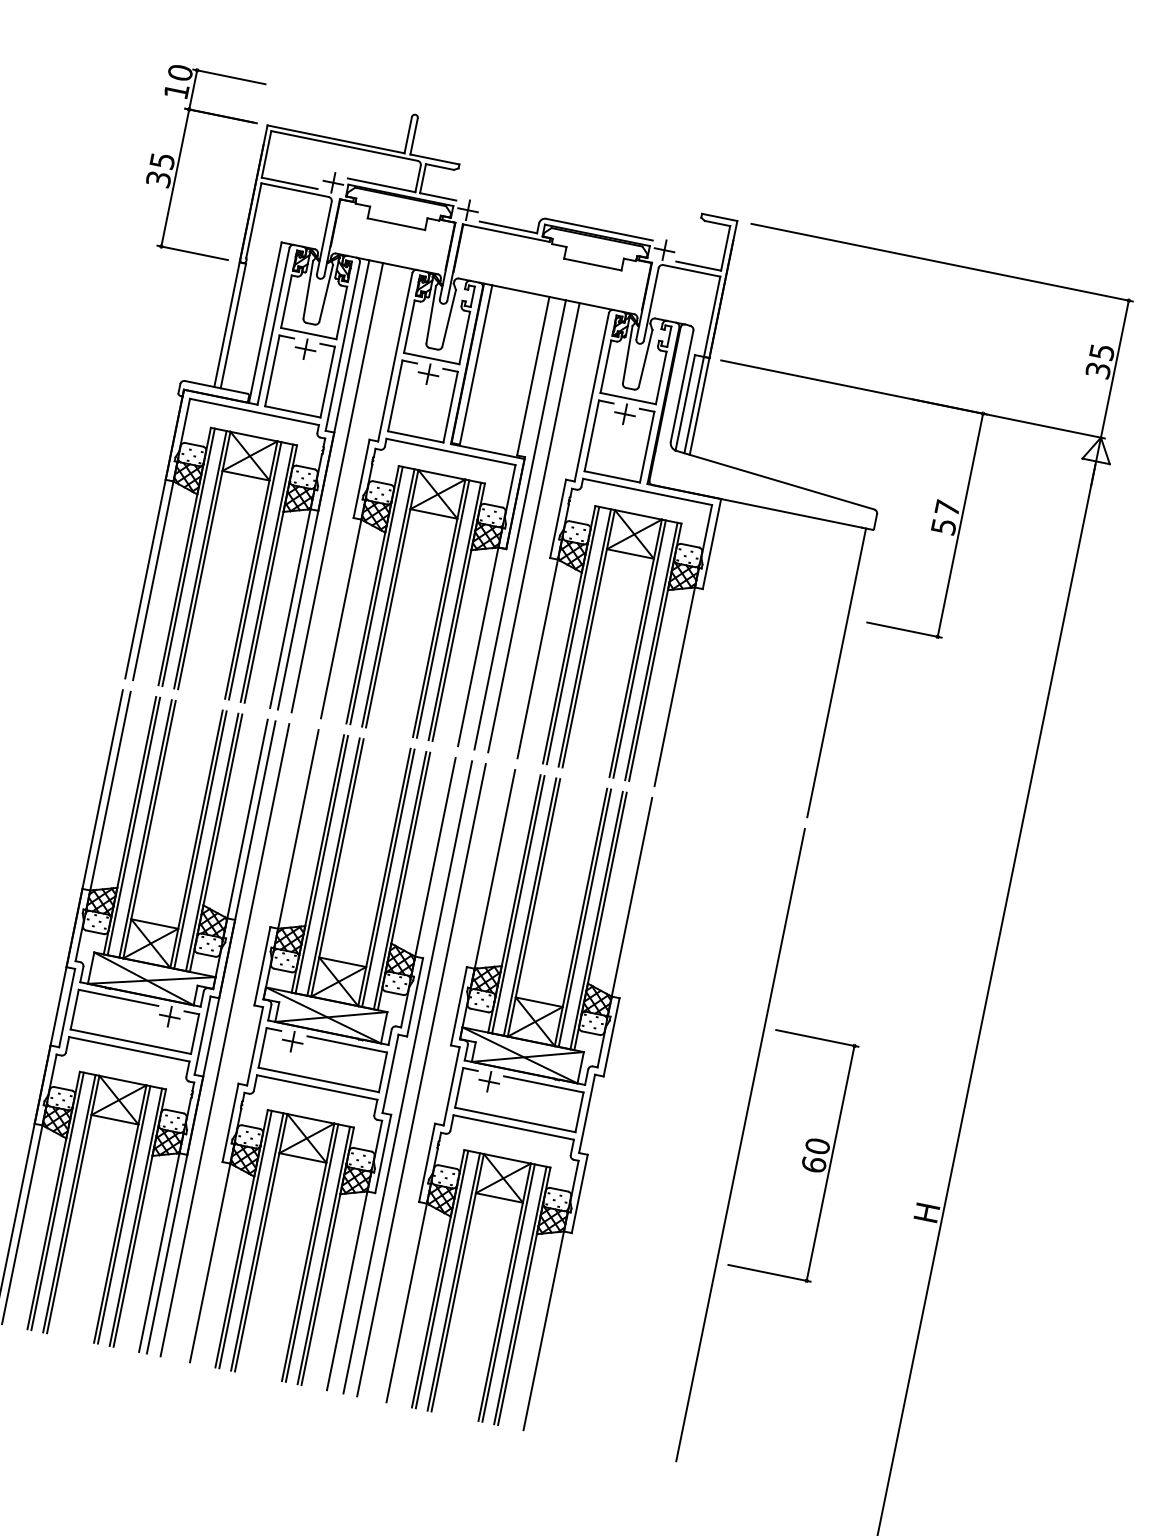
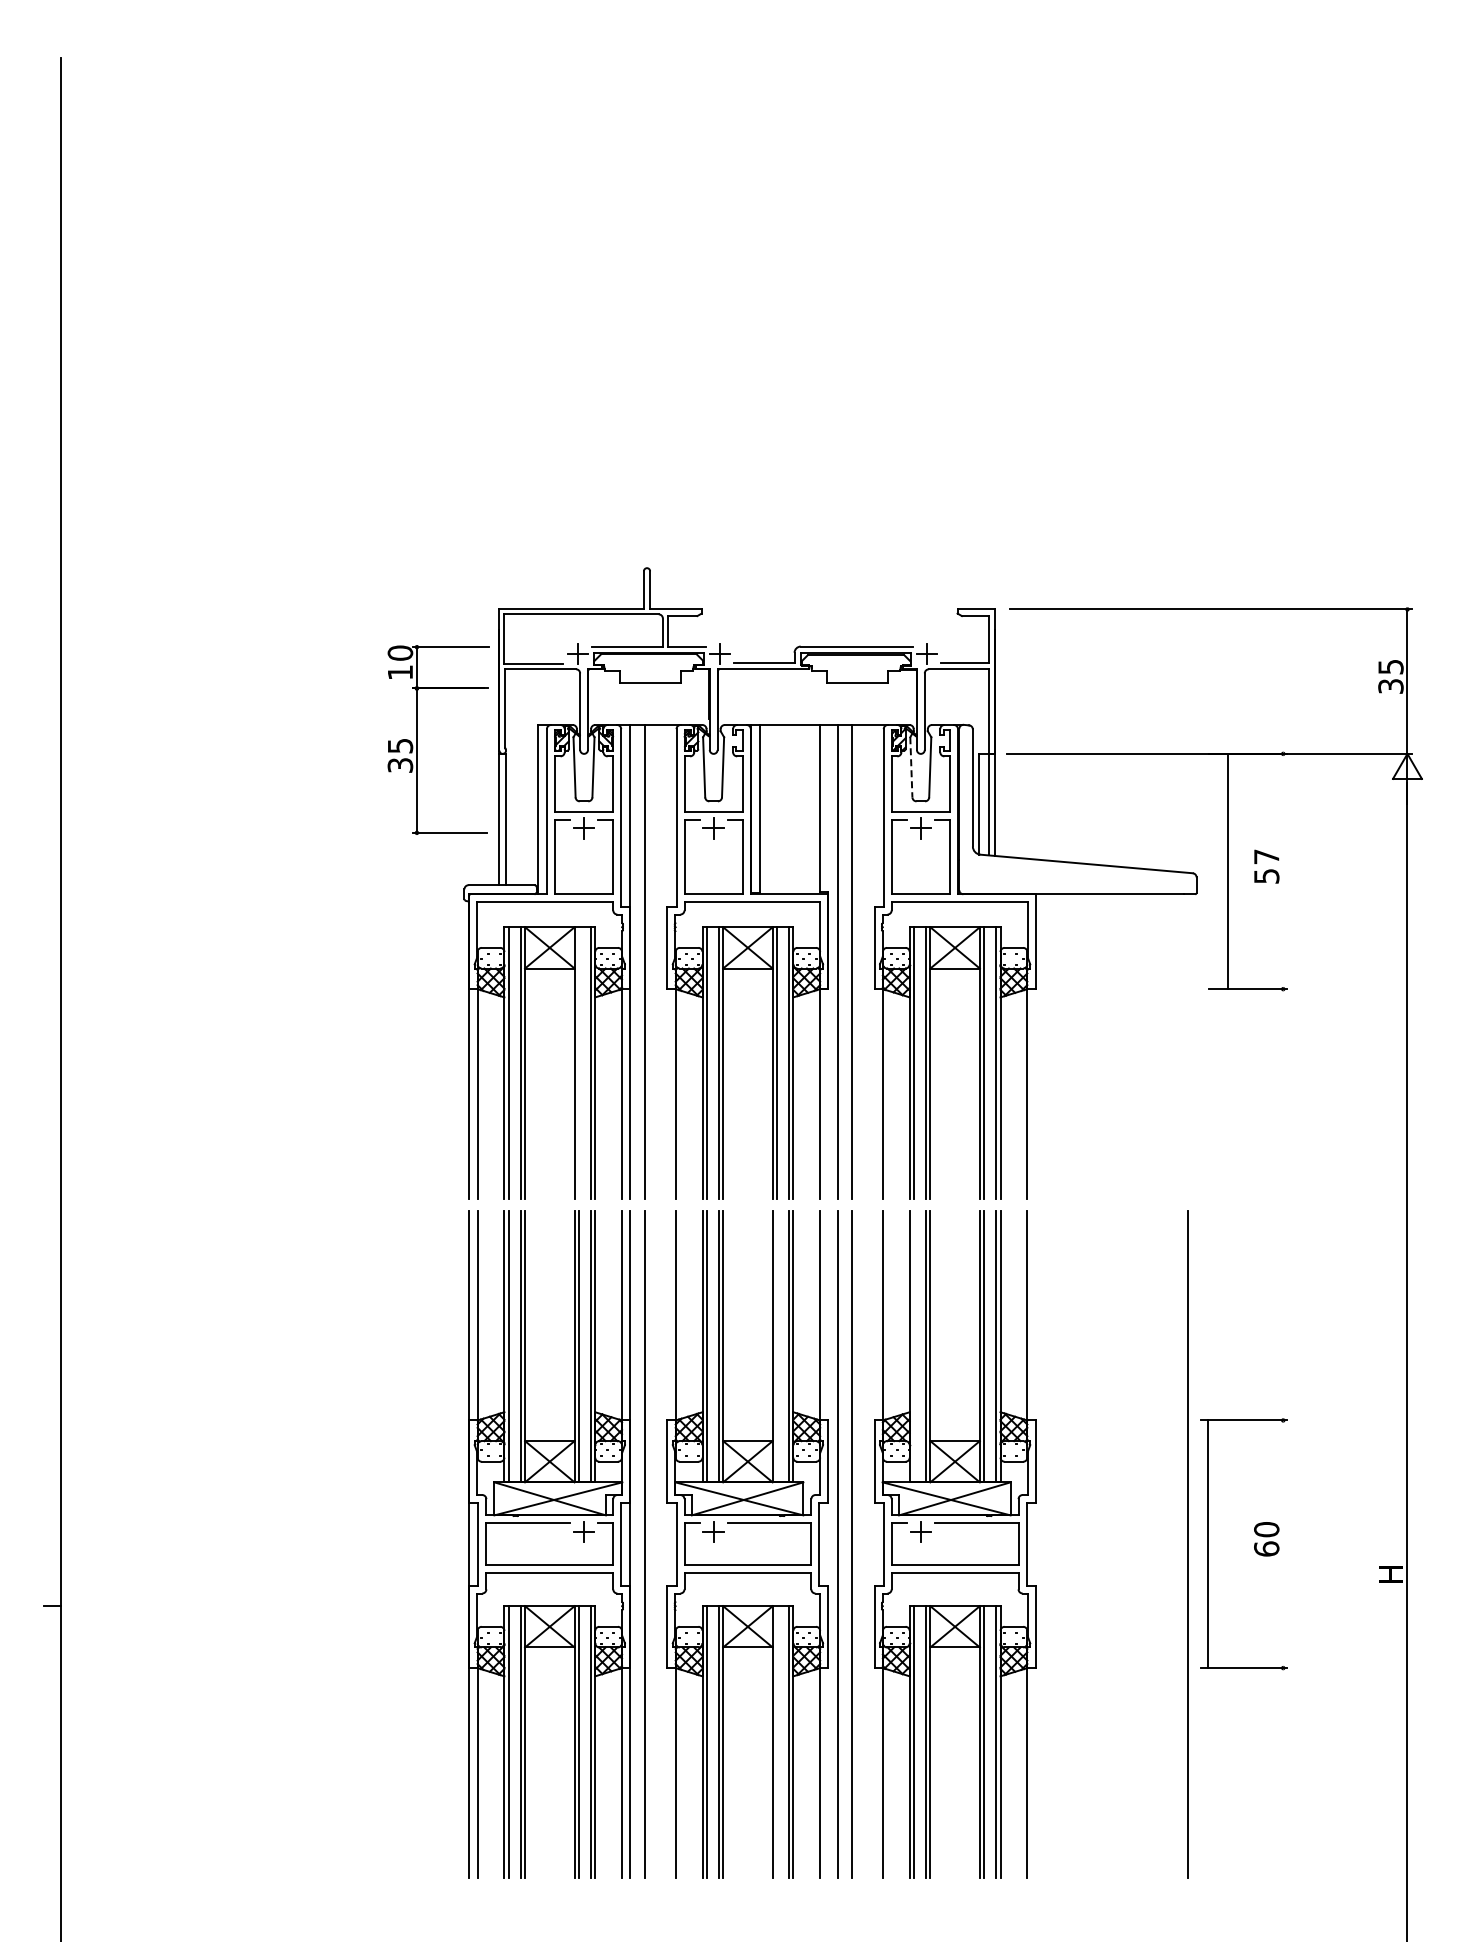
part: (179, 158) -> (417, 739), moved
line: (627, 354) -> (911, 767), solid -> dashed
line: (960, 525) -> (1228, 871), moved
line: (255, 570) -> (578, 1062), removed
line: (836, 672) -> (1188, 1046), removed
line: (388, 878) -> (776, 1346), removed
line: (518, 904) -> (913, 1346), removed
line: (830, 1163) -> (1208, 1544), moved
line: (311, 1252) -> (776, 1741), removed

